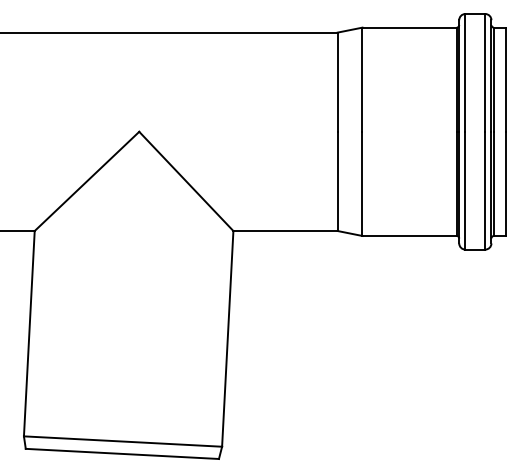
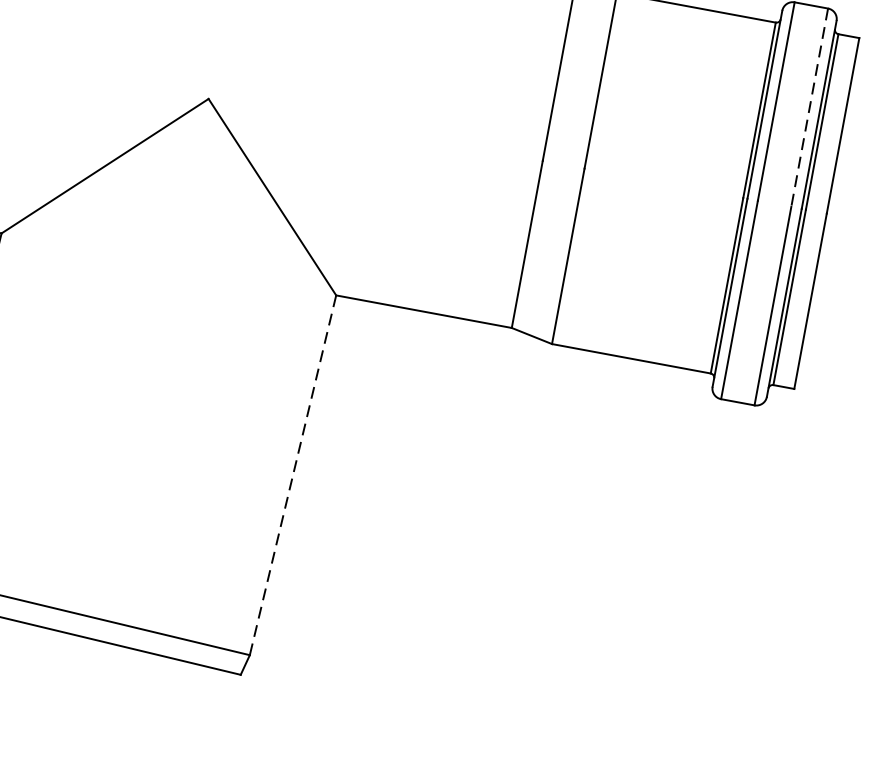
line: (485, 72) -> (810, 107), solid -> dashed
line: (227, 338) -> (292, 474), solid -> dashed

